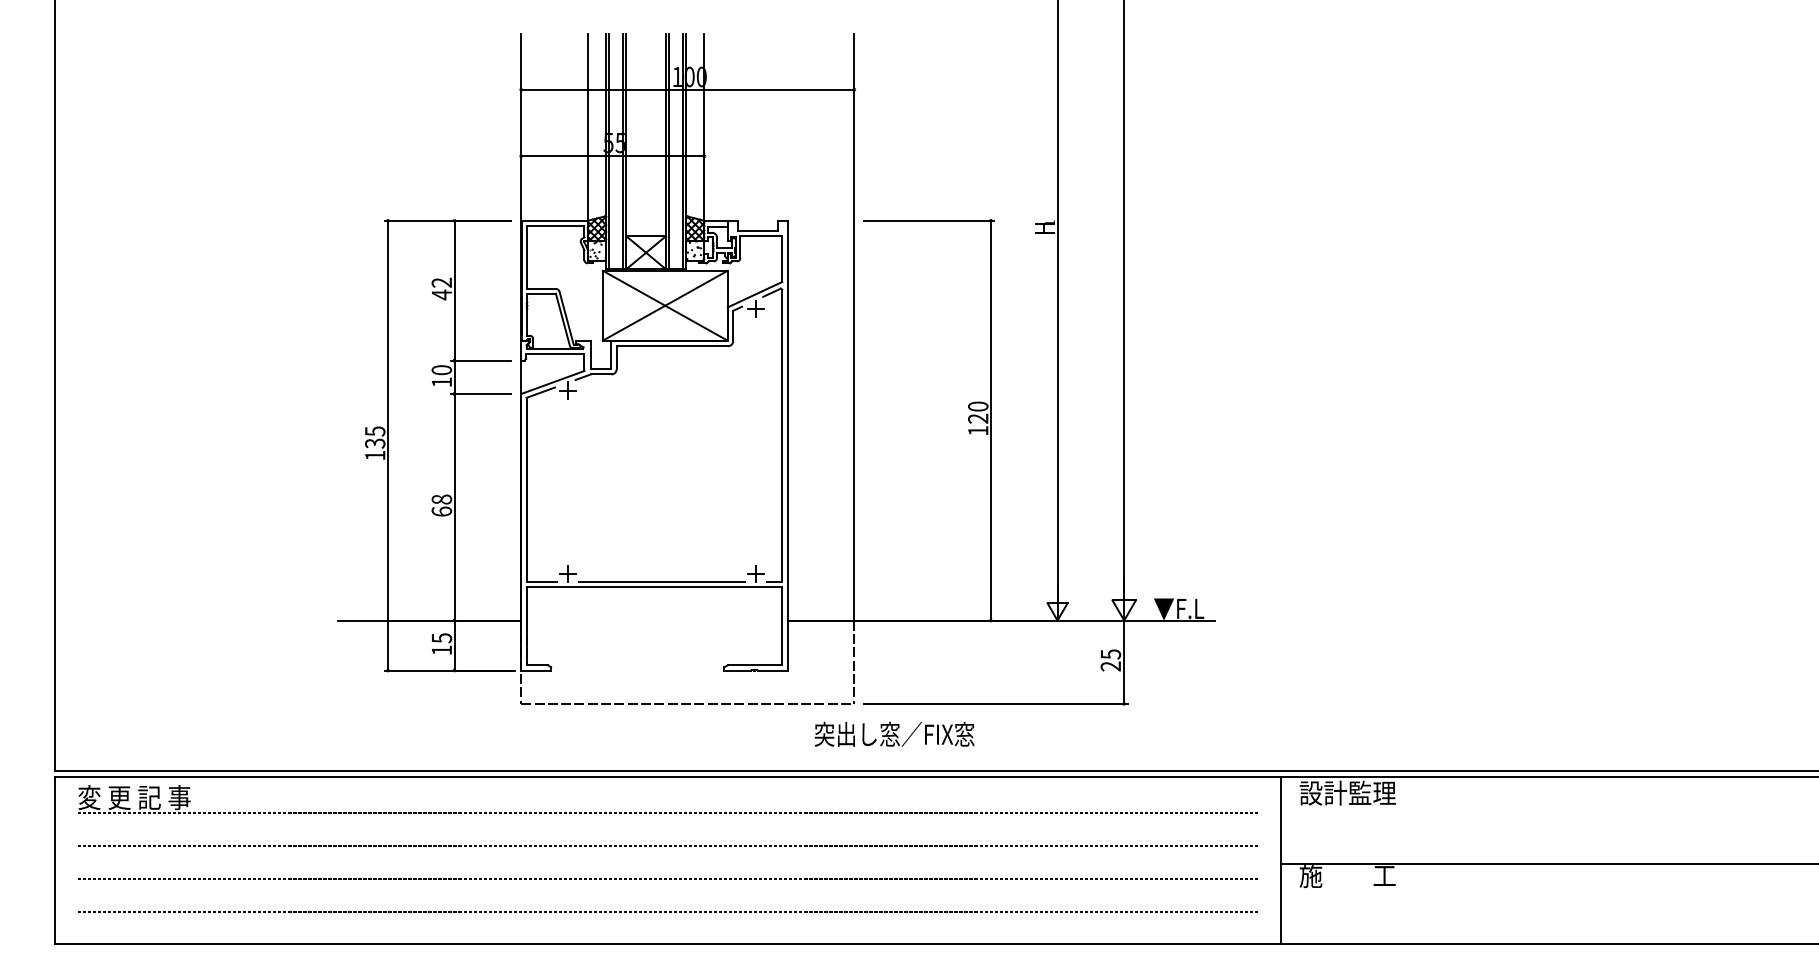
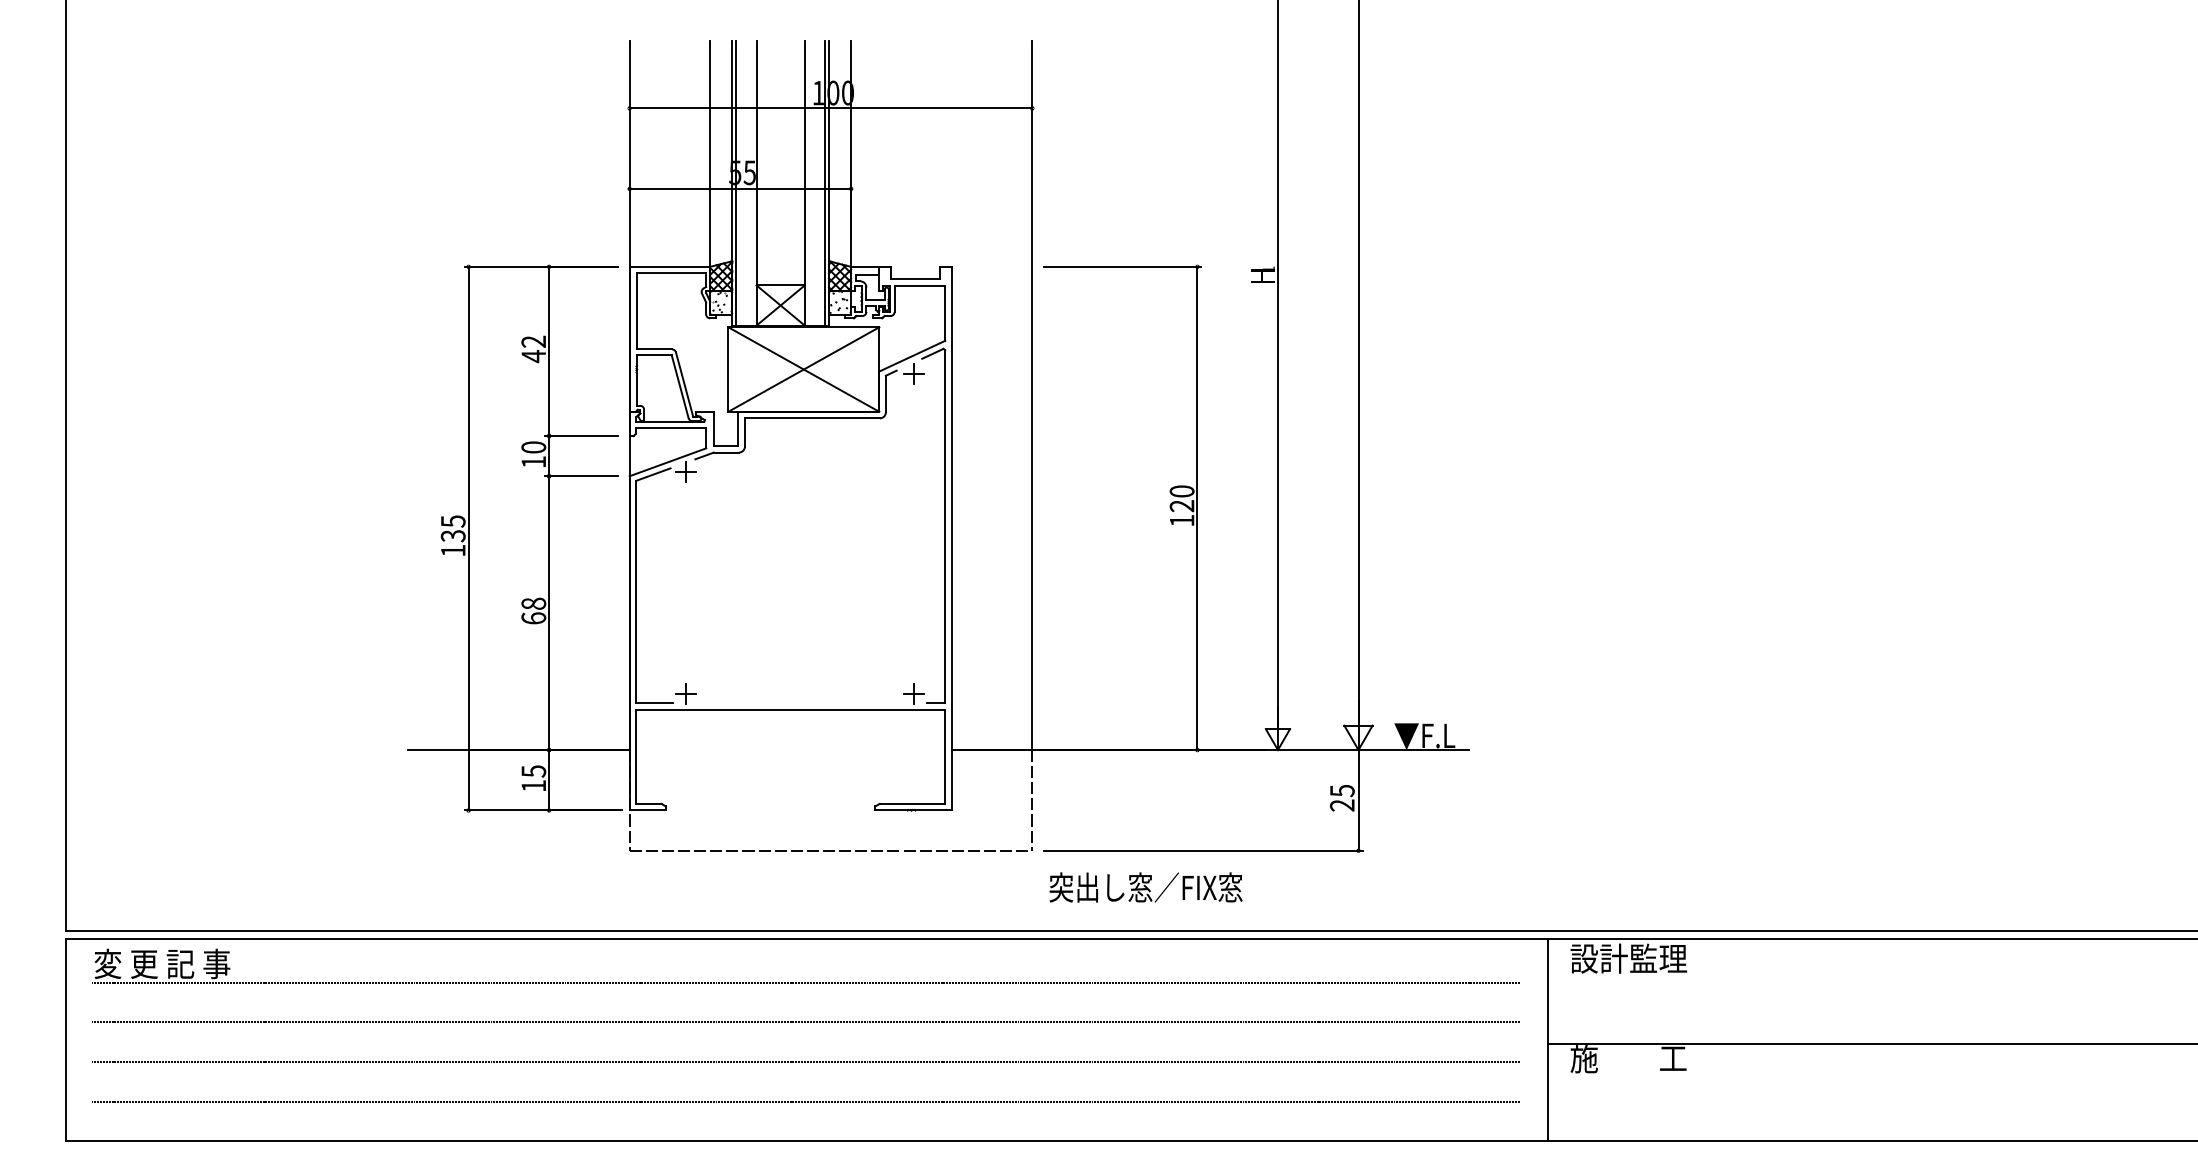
line: (622, 151) -> (752, 183), removed
line: (669, 151) -> (808, 183), removed
line: (661, 582) -> (799, 703), removed
text: (894, 734) -> (1145, 887), moved

